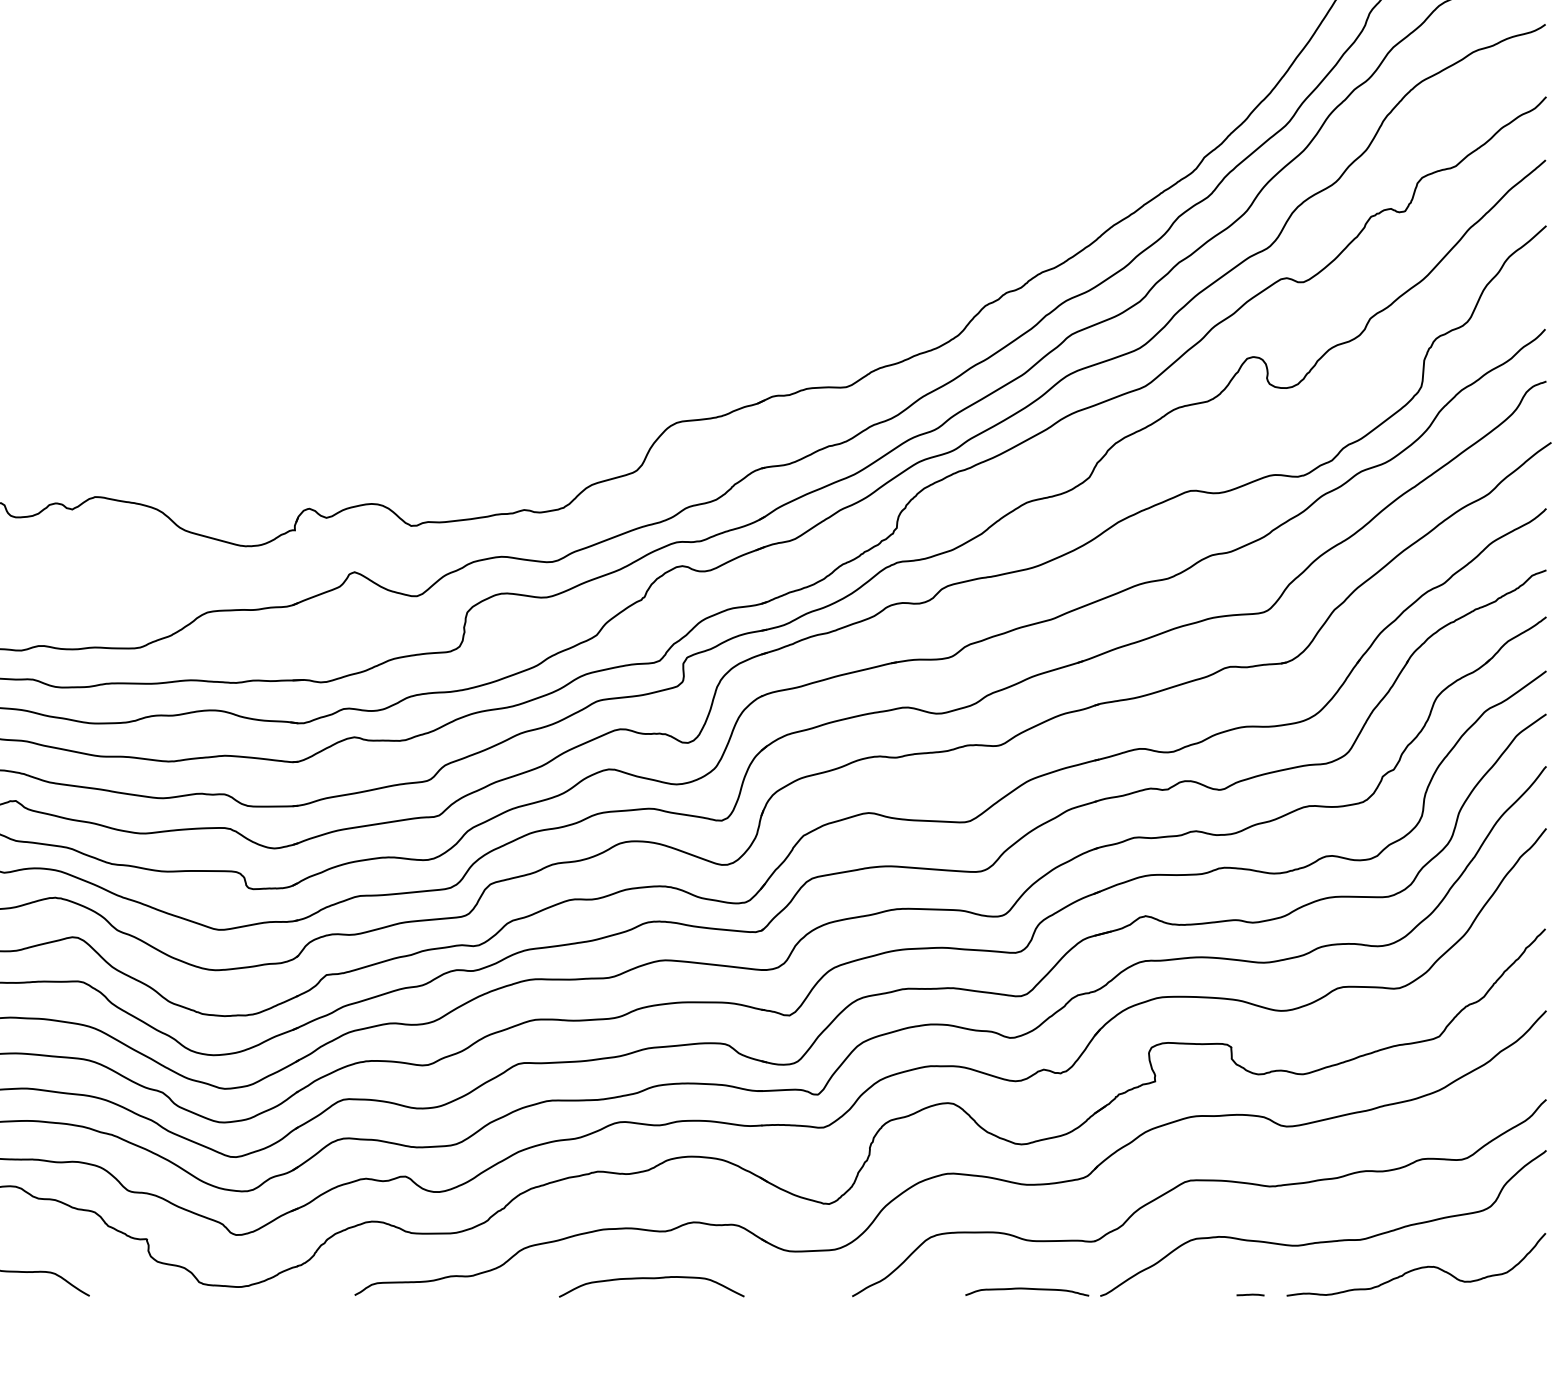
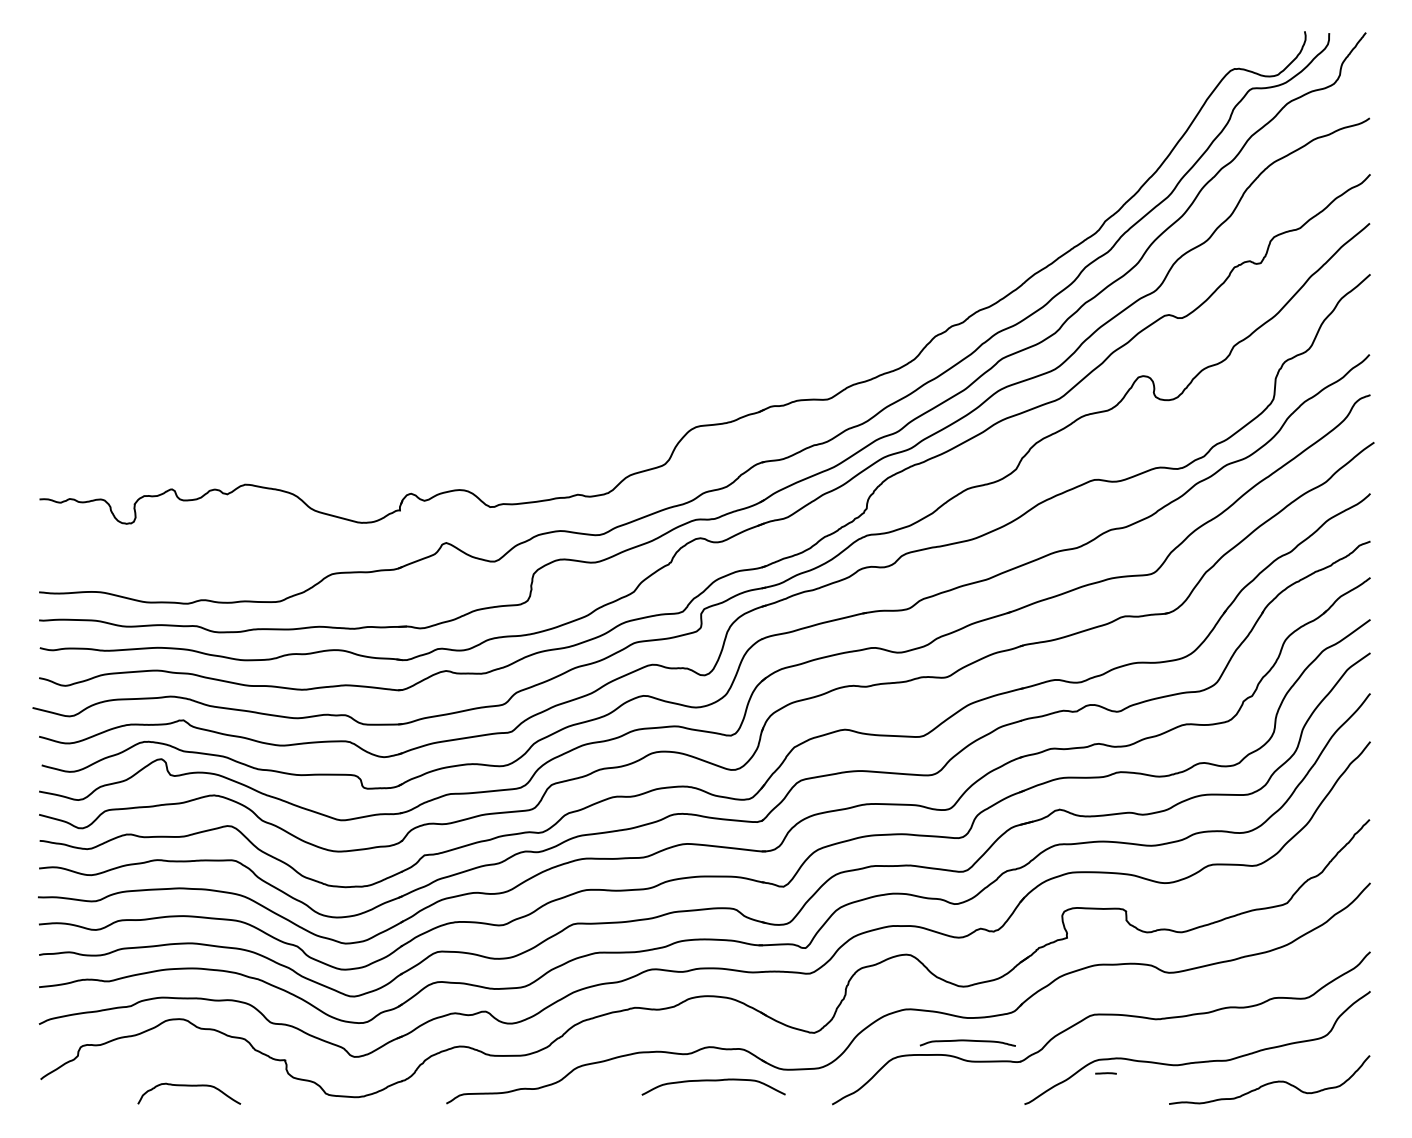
curve: (651, 1279) -> (713, 1081), moved
curve: (1026, 1289) -> (967, 1041), moved
line: (1249, 1295) -> (1105, 1073), moved

